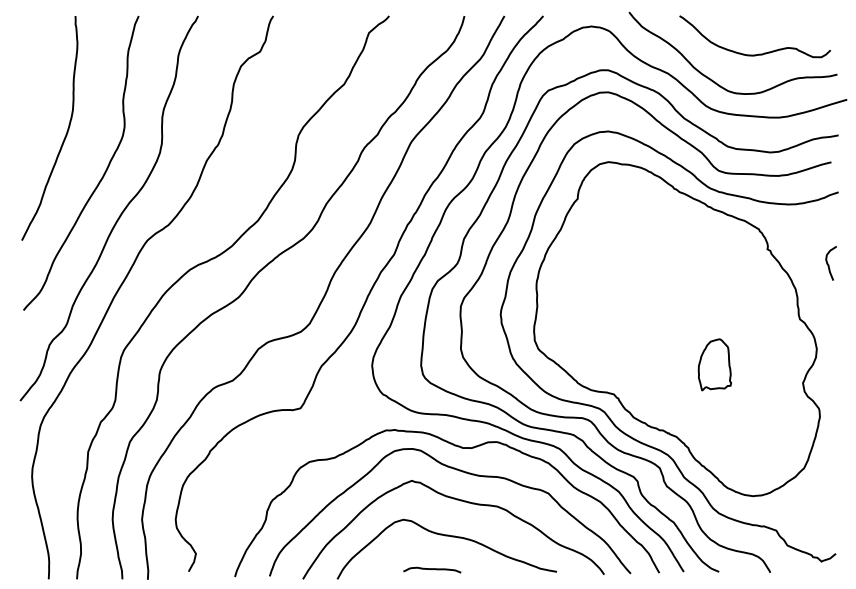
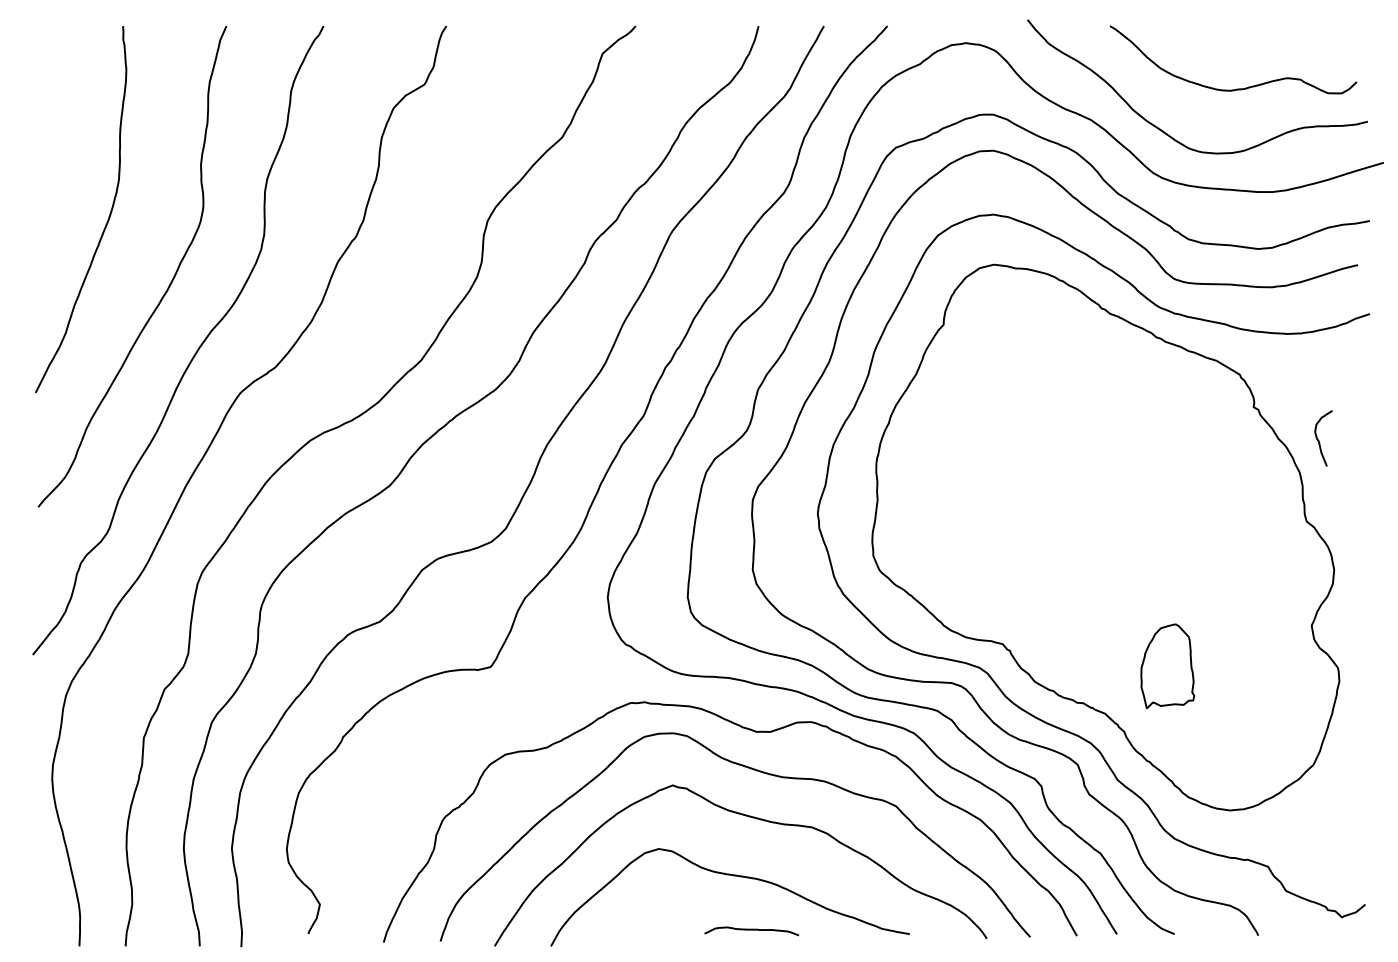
curve: (828, 263) -> (1318, 438), moved
part: (714, 364) -> (1167, 665), moved
curve: (432, 569) -> (752, 930), moved

